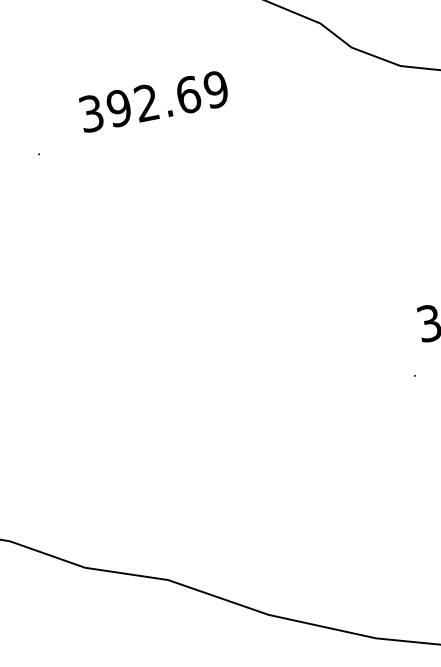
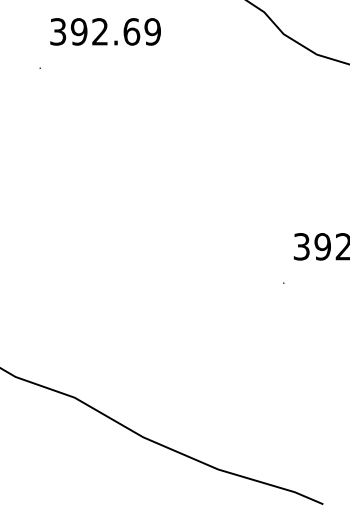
text: (153, 101) -> (105, 31), moved

